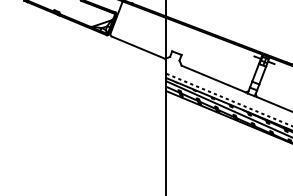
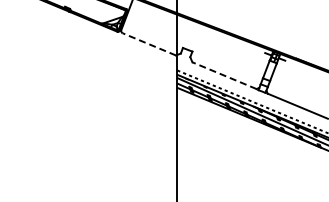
line: (138, 47) -> (149, 44), solid -> dashed
line: (213, 78) -> (224, 75), solid -> dashed

